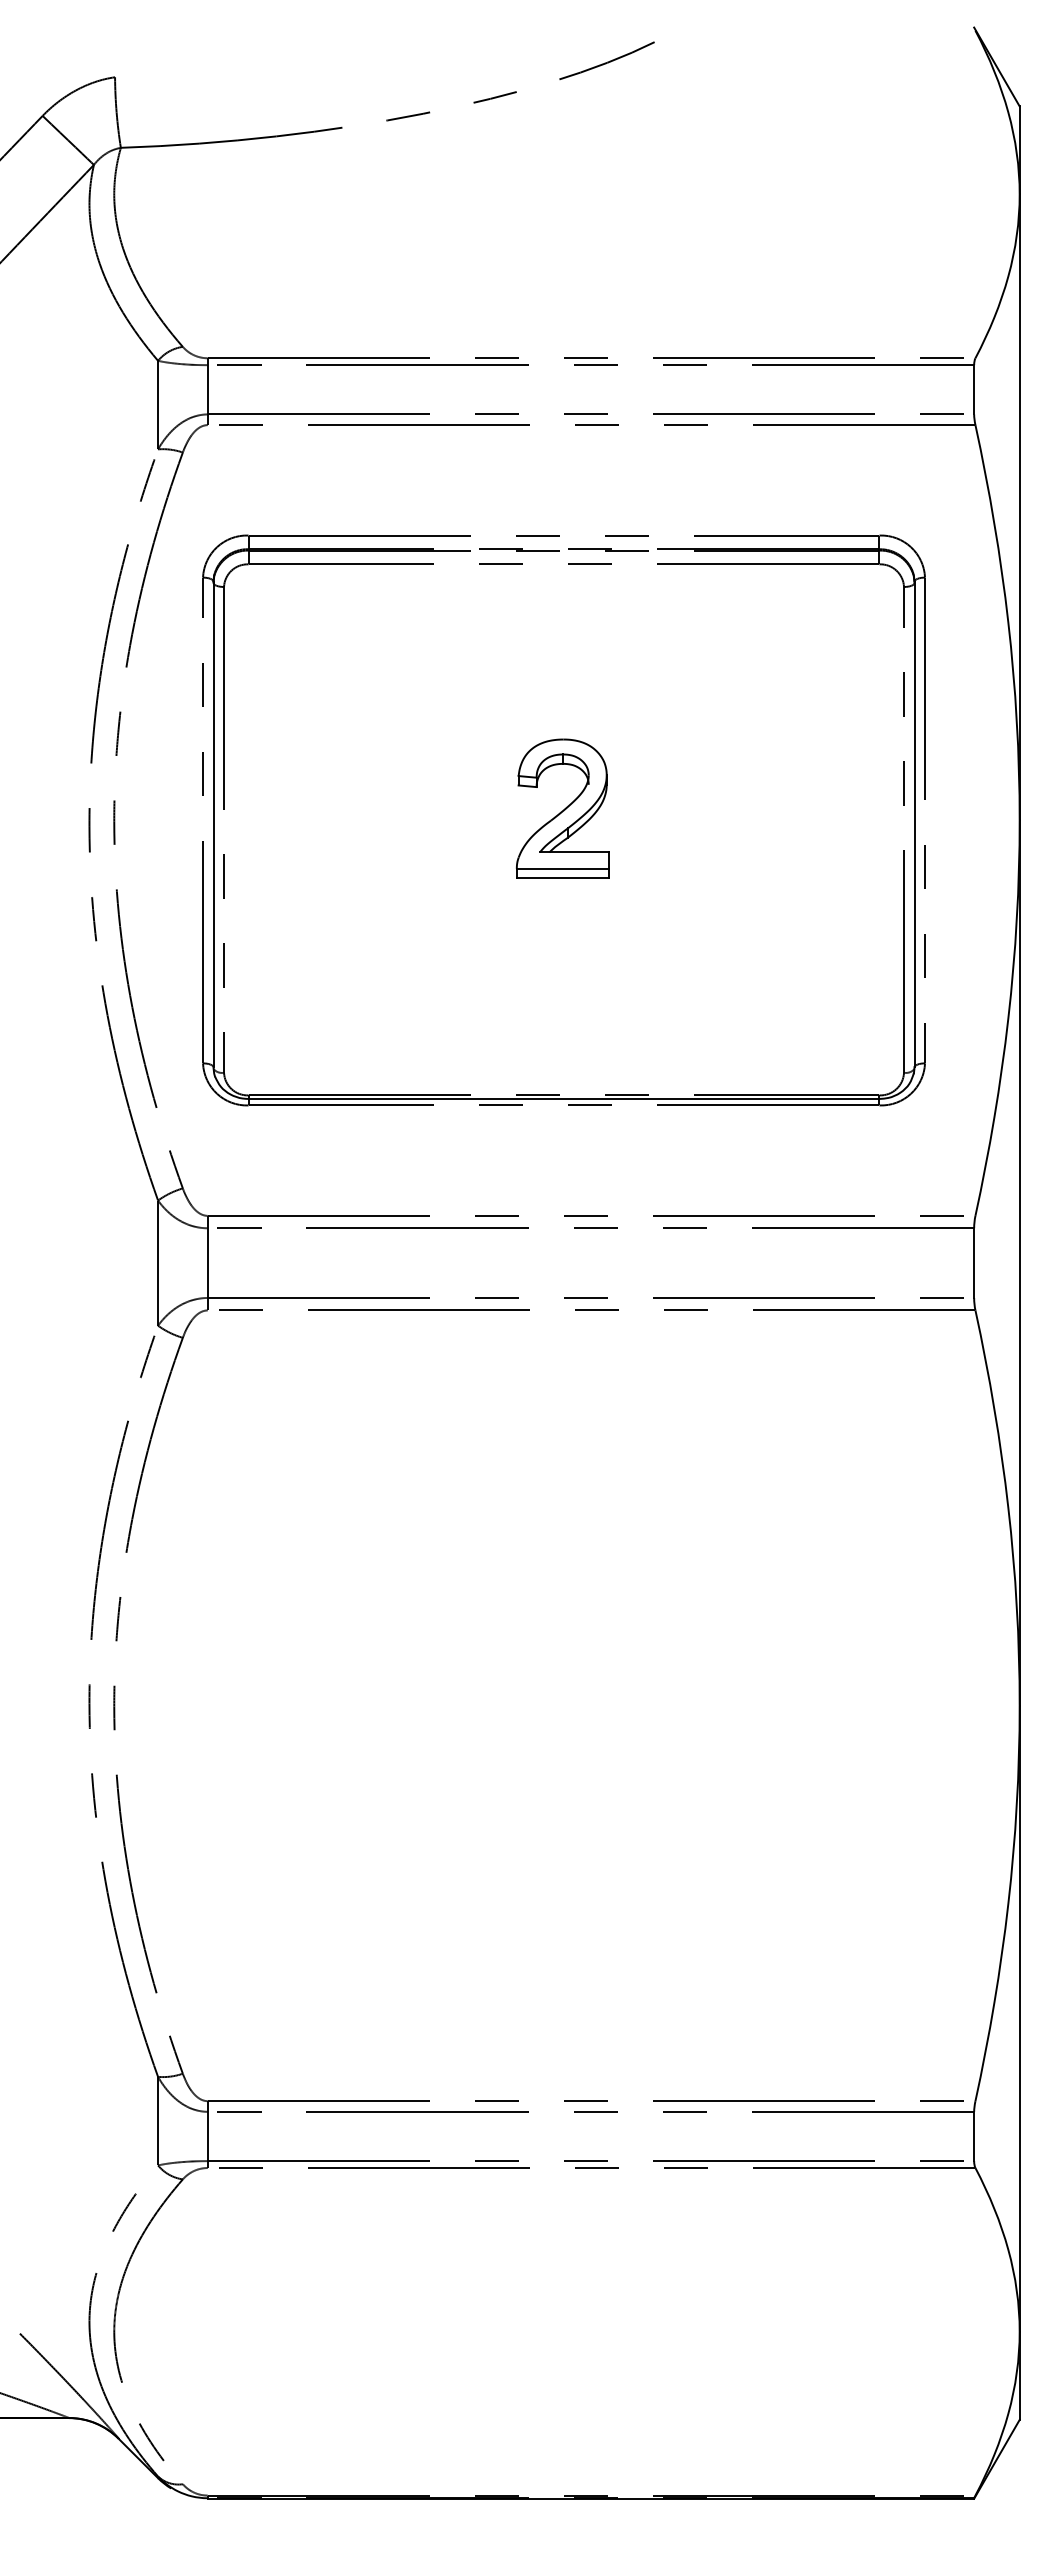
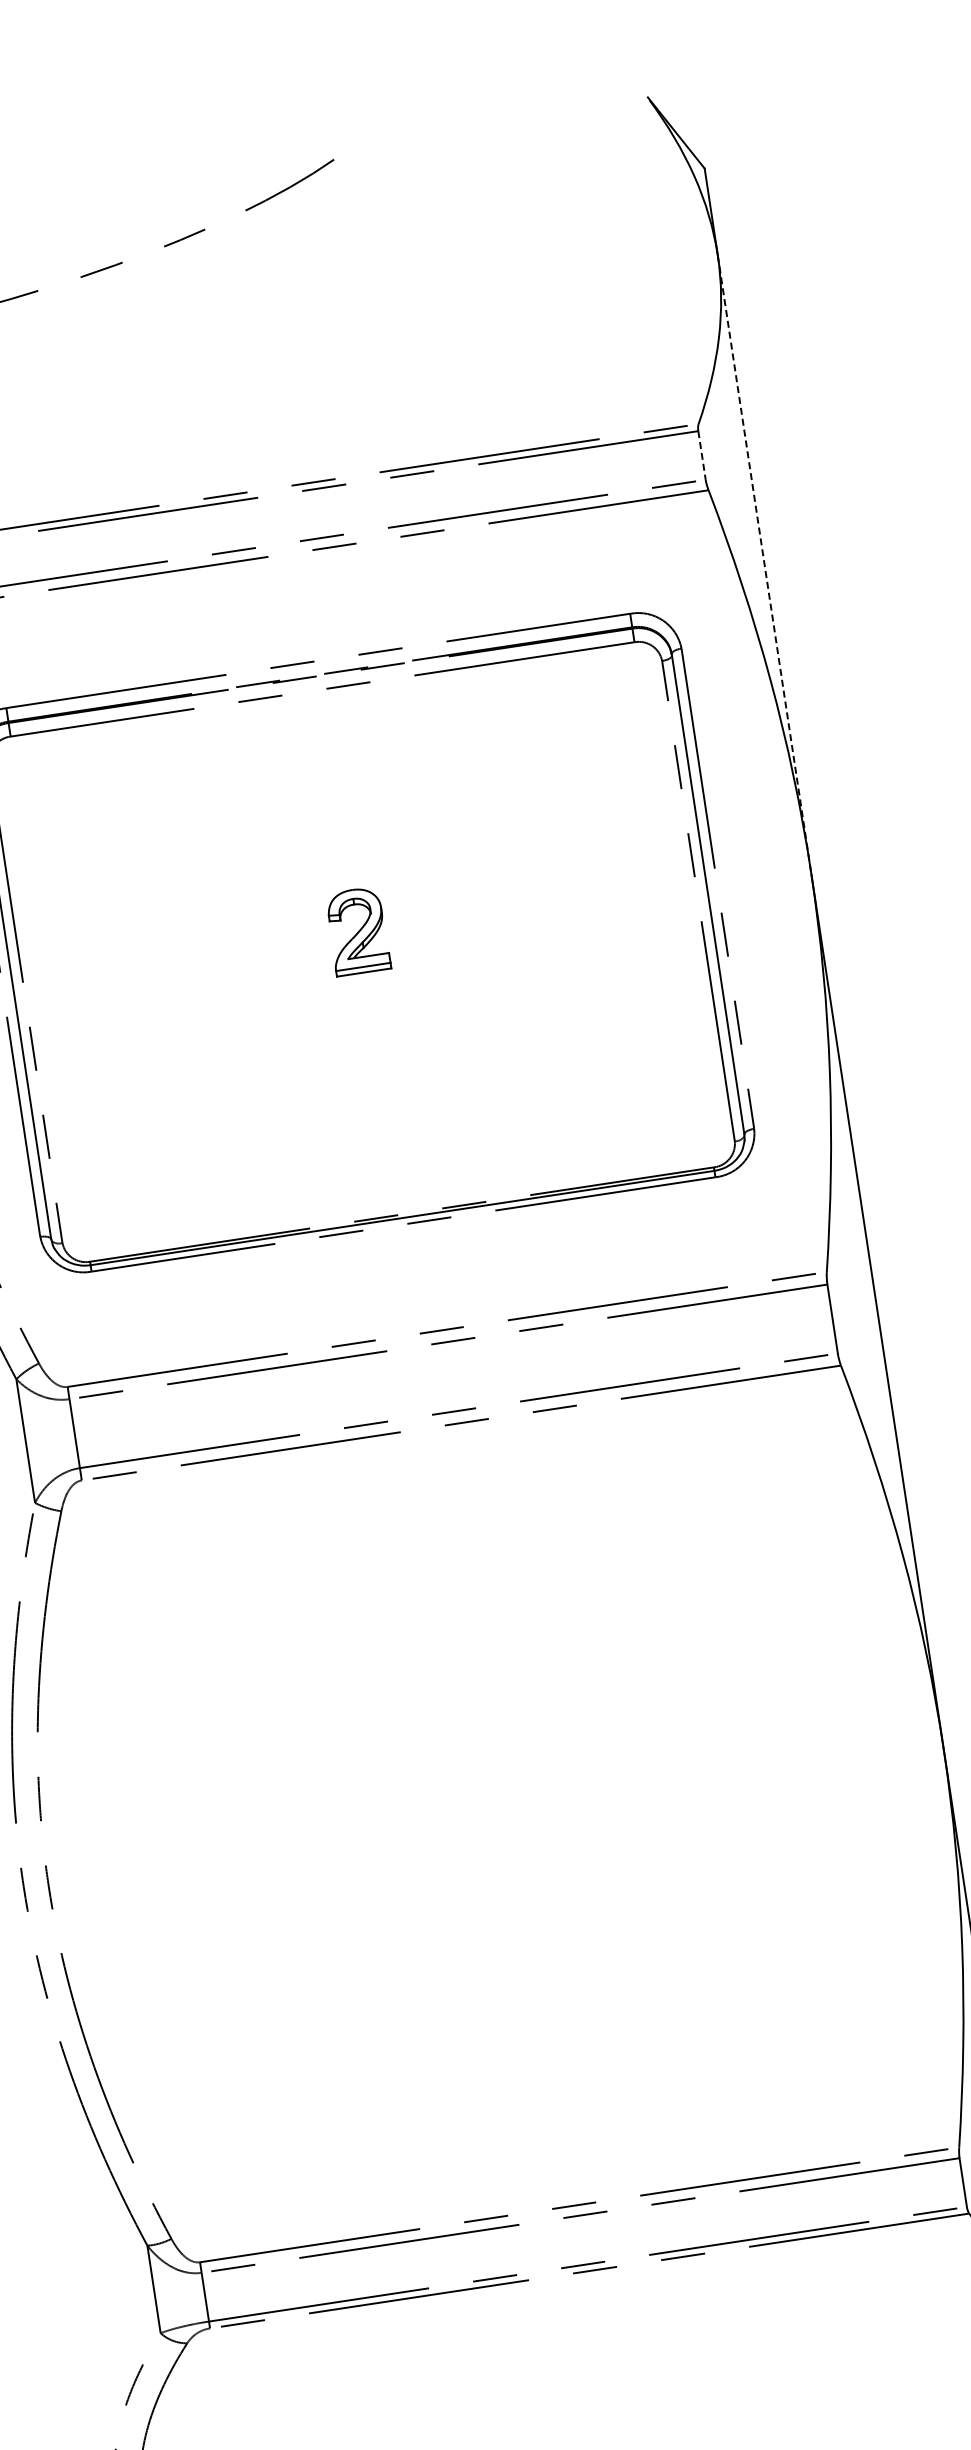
line: (974, 389) -> (702, 455), solid -> dashed
line: (1019, 507) -> (764, 565), solid -> dashed
part: (562, 808) -> (357, 931), size x0.6

